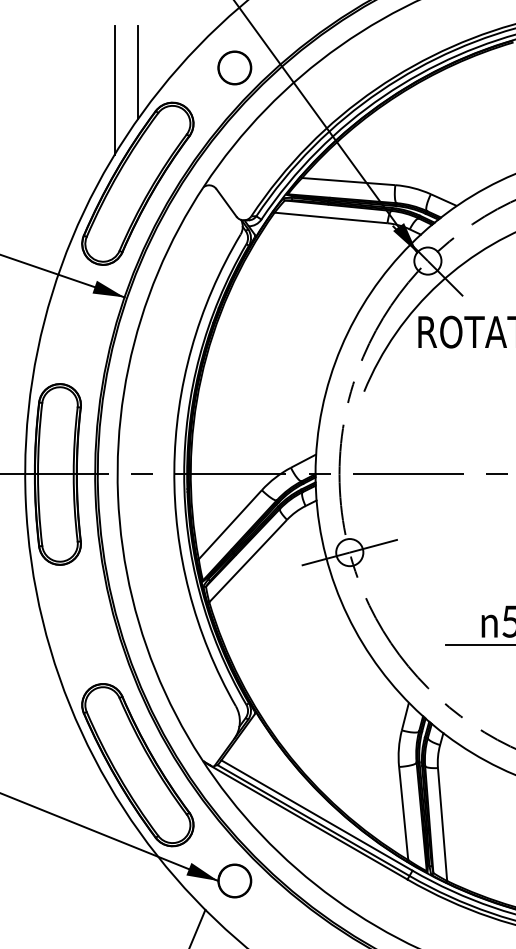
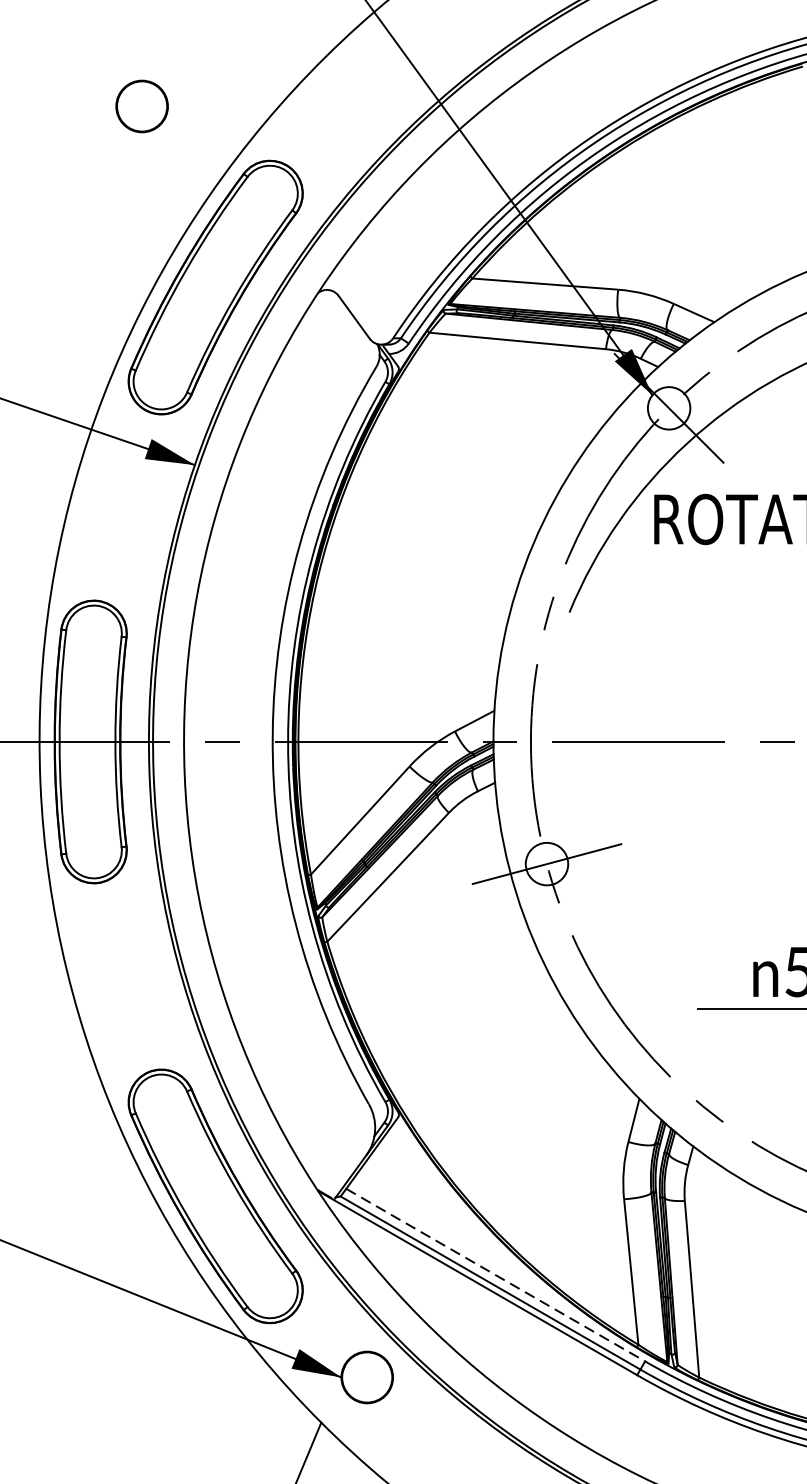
circle: (234, 67) -> (141, 105), moved
line: (138, 71) -> (216, 111), removed
line: (114, 89) -> (179, 140), removed
line: (317, 815) -> (496, 1275), solid -> dashed

